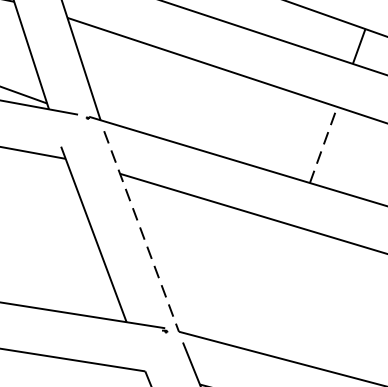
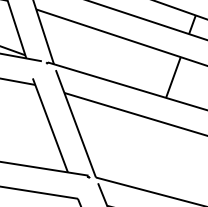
line: (323, 144) -> (173, 77), dashed -> solid
line: (142, 232) -> (76, 124), dashed -> solid

